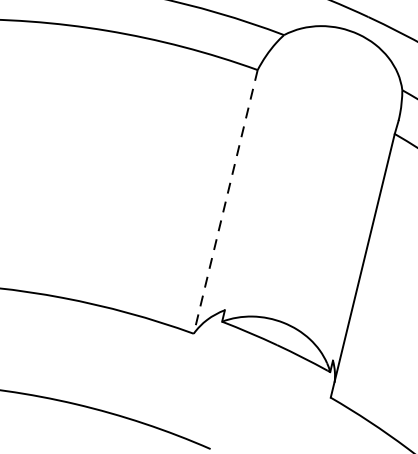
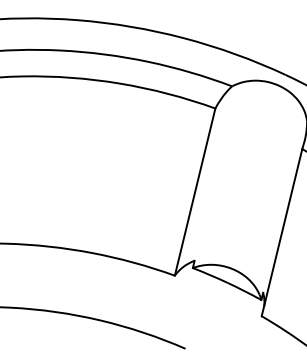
line: (226, 202) -> (195, 192), dashed -> solid

